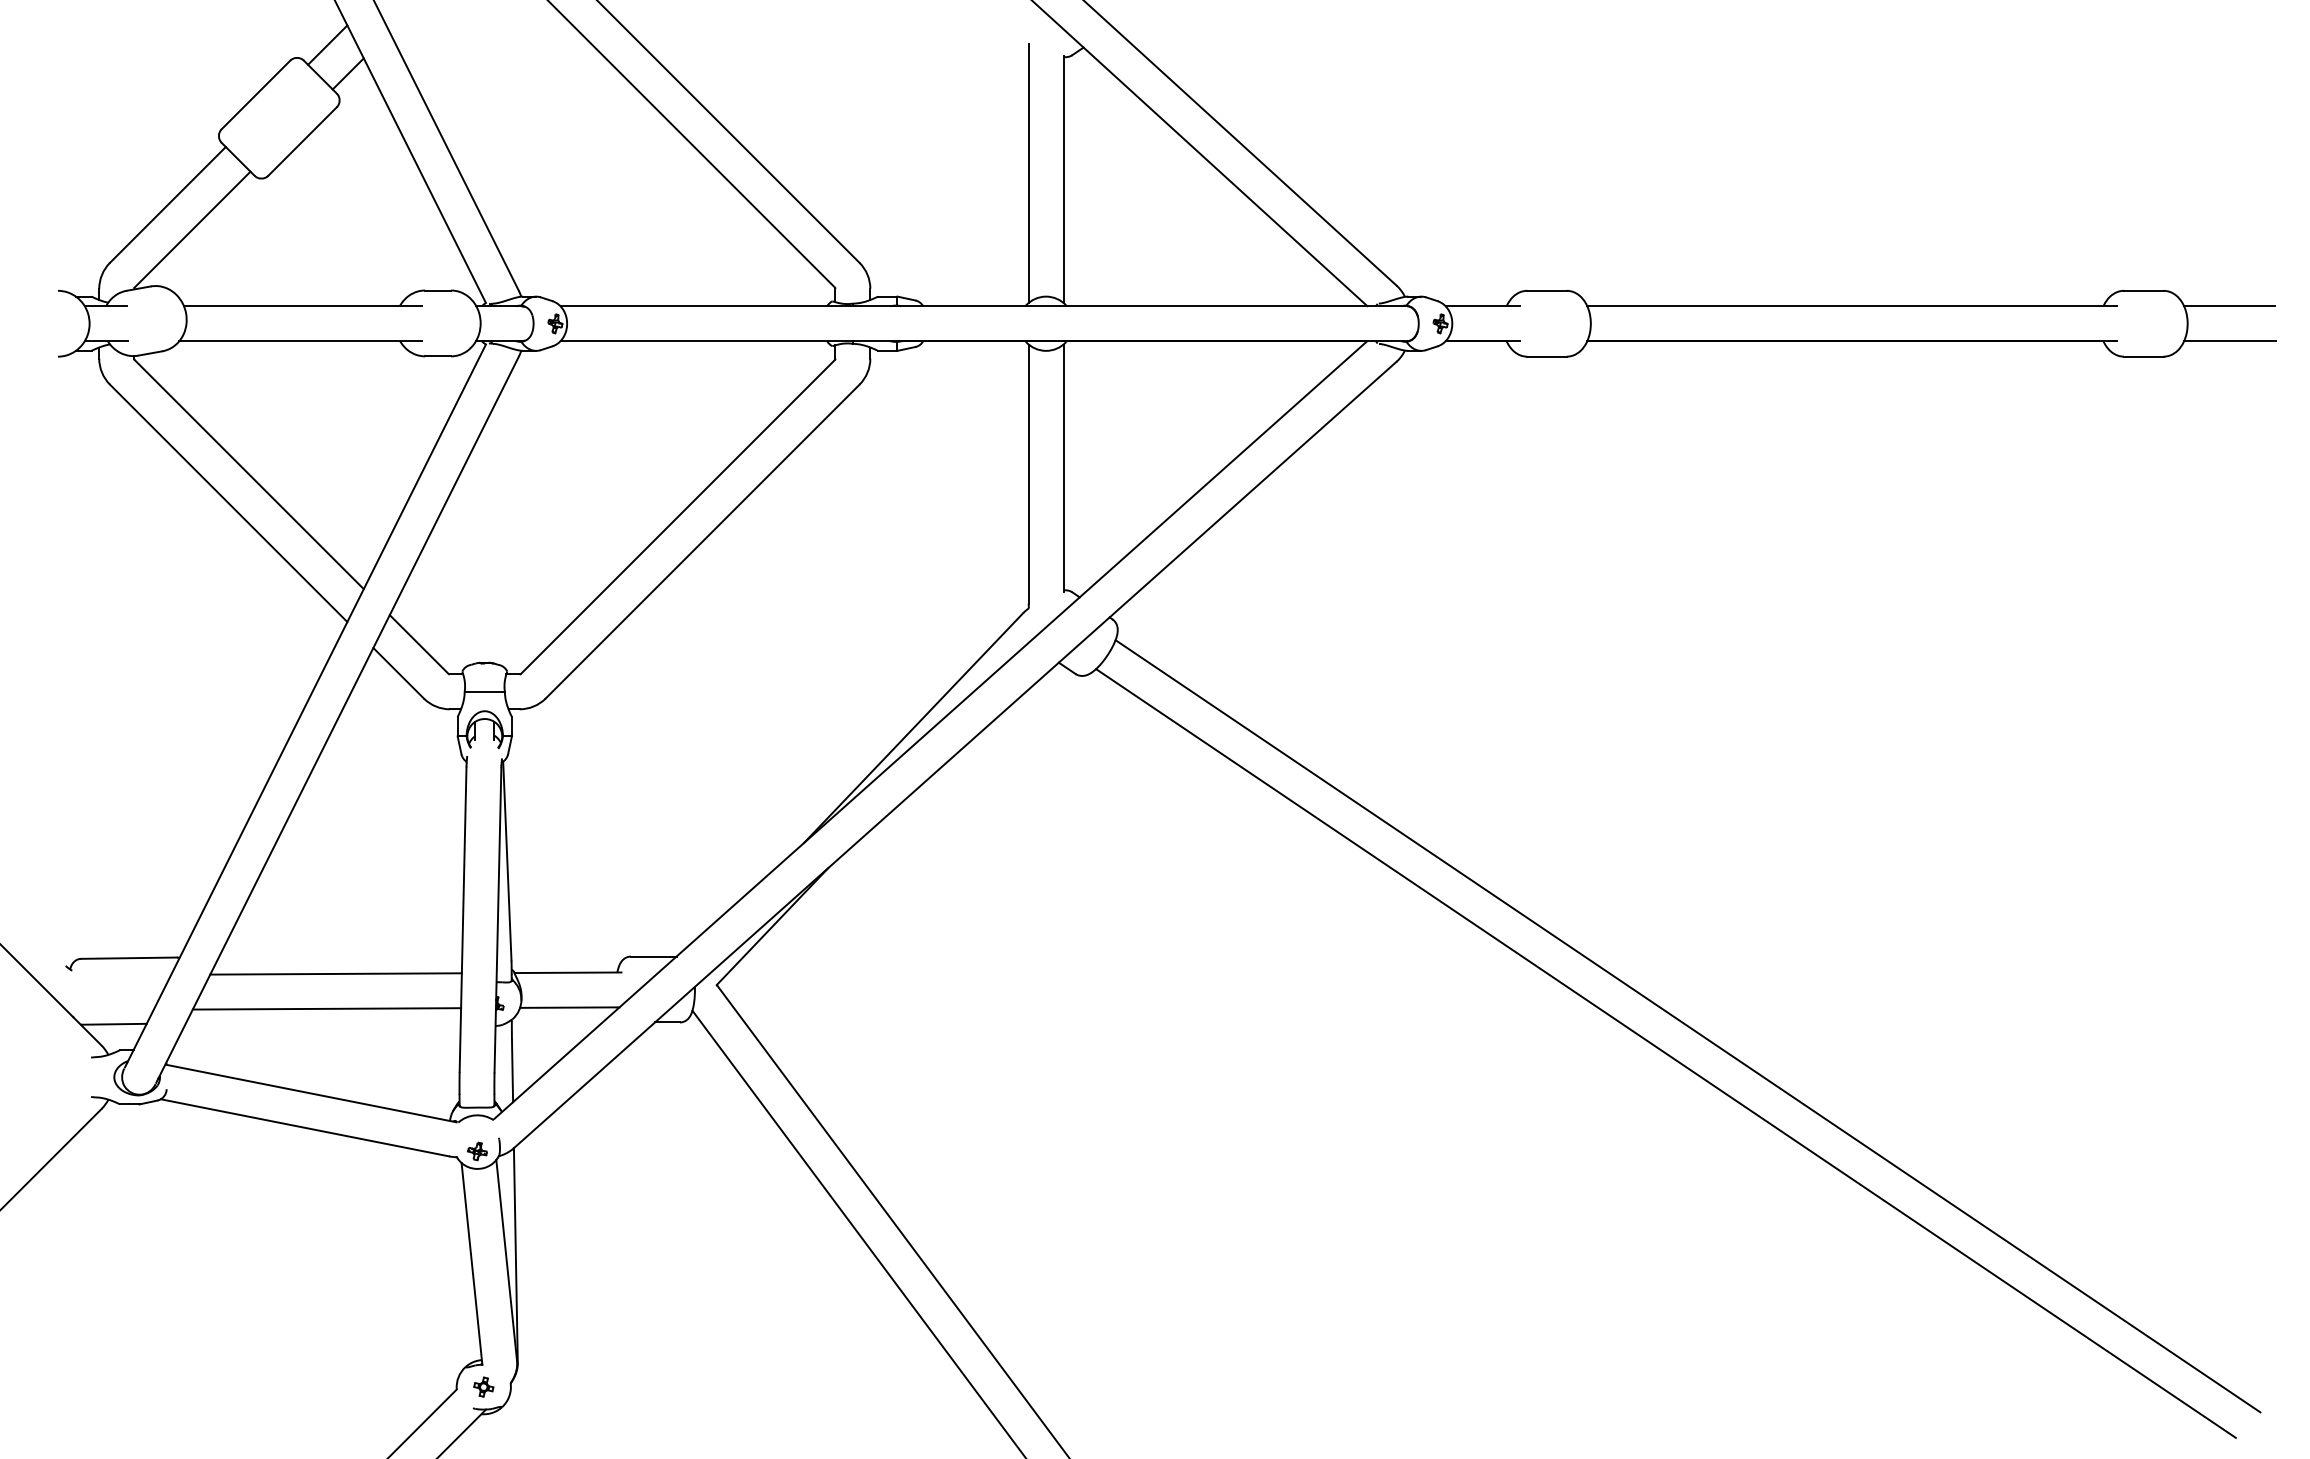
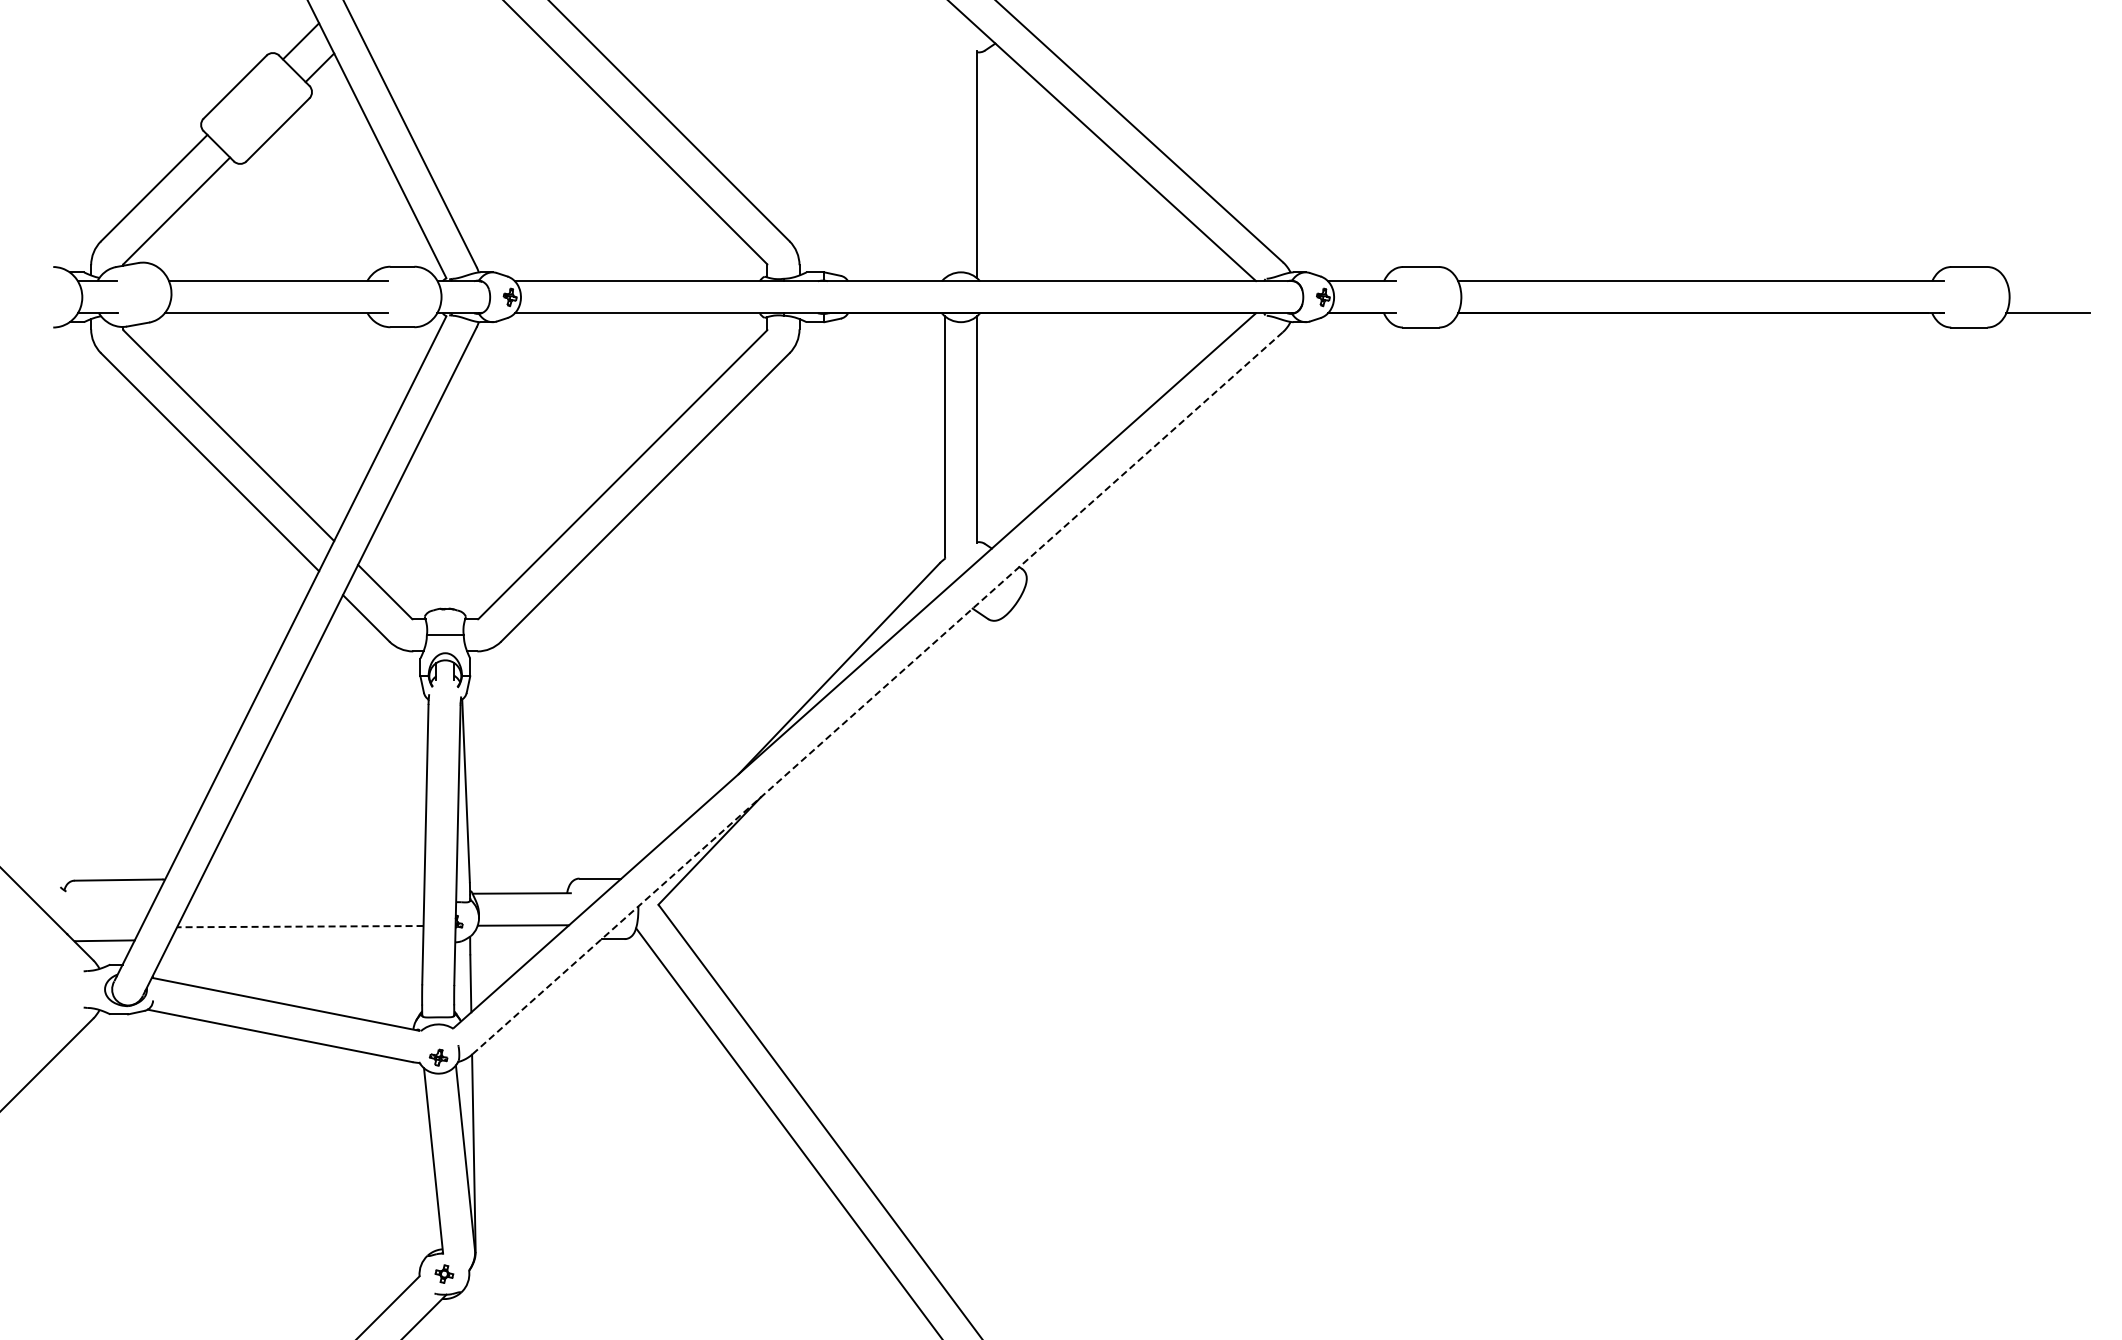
line: (1028, 173) -> (944, 159), removed
line: (2228, 306) -> (2047, 281), removed
line: (955, 755) -> (877, 693), solid -> dashed
line: (335, 973) -> (308, 894), removed
line: (326, 1008) -> (299, 926), solid -> dashed
line: (1687, 1026) -> (1550, 942), removed
line: (1665, 1053) -> (1529, 967), removed

